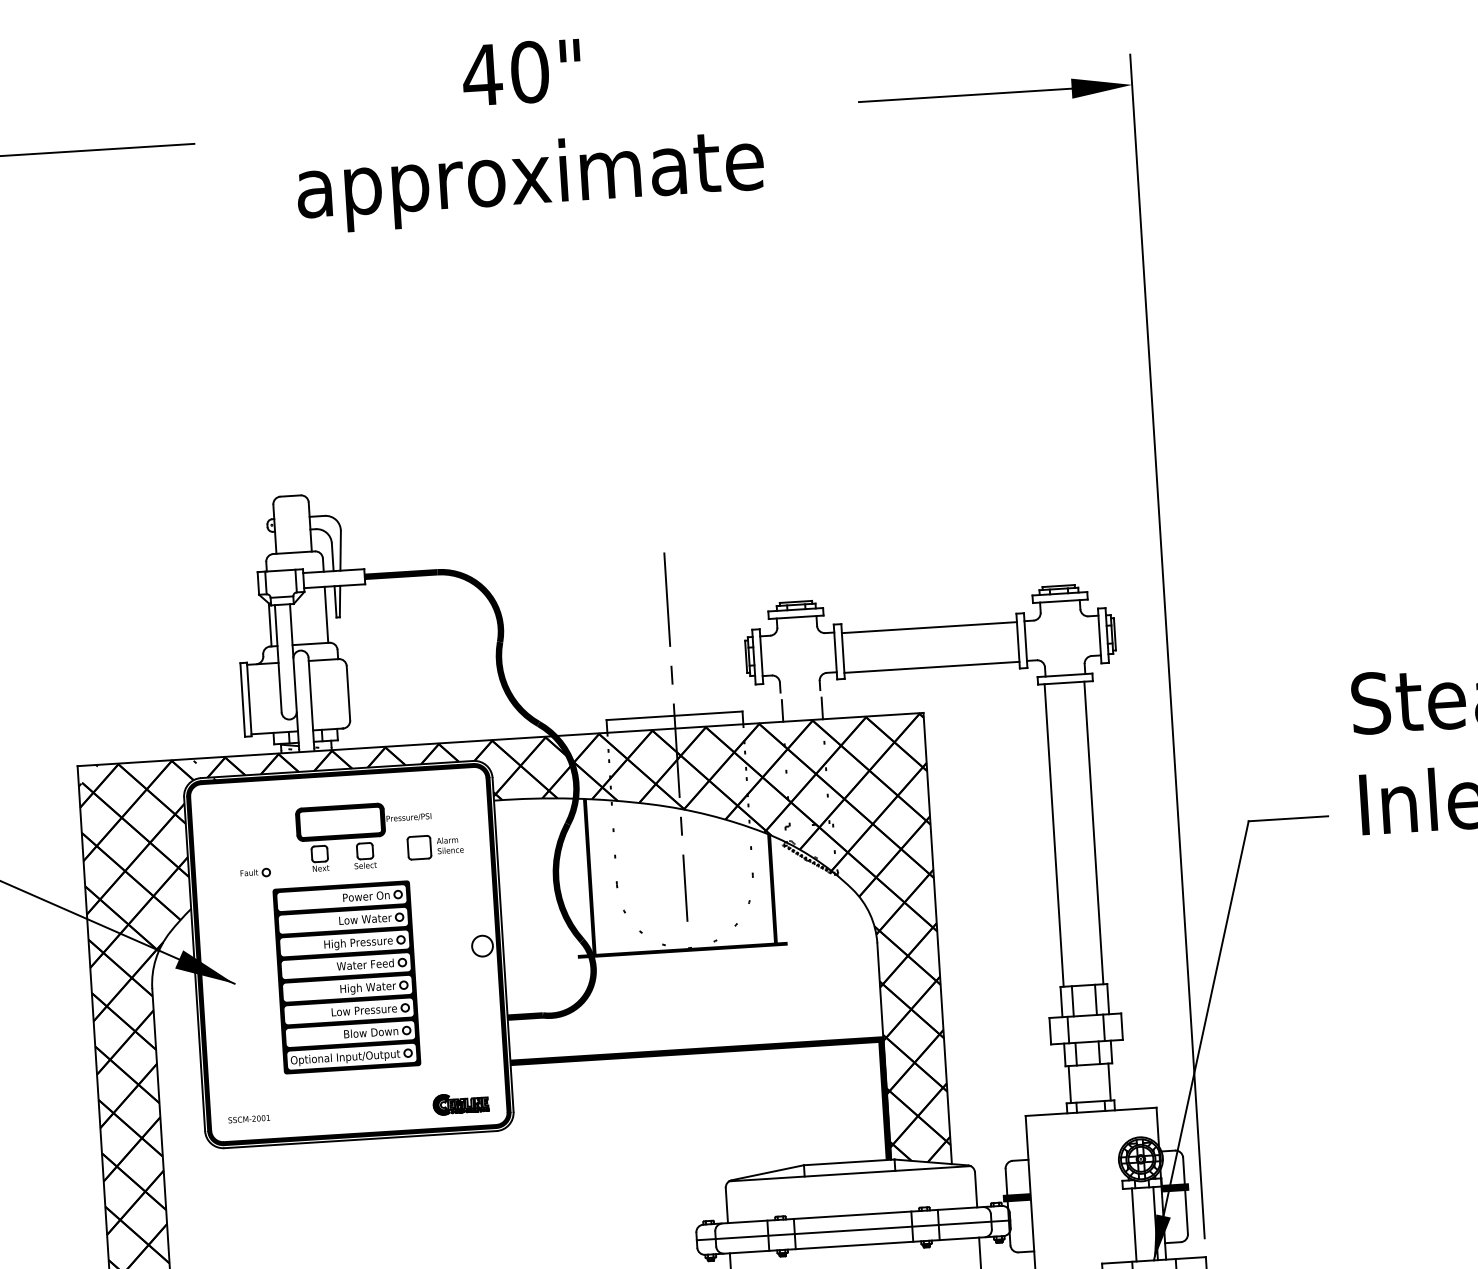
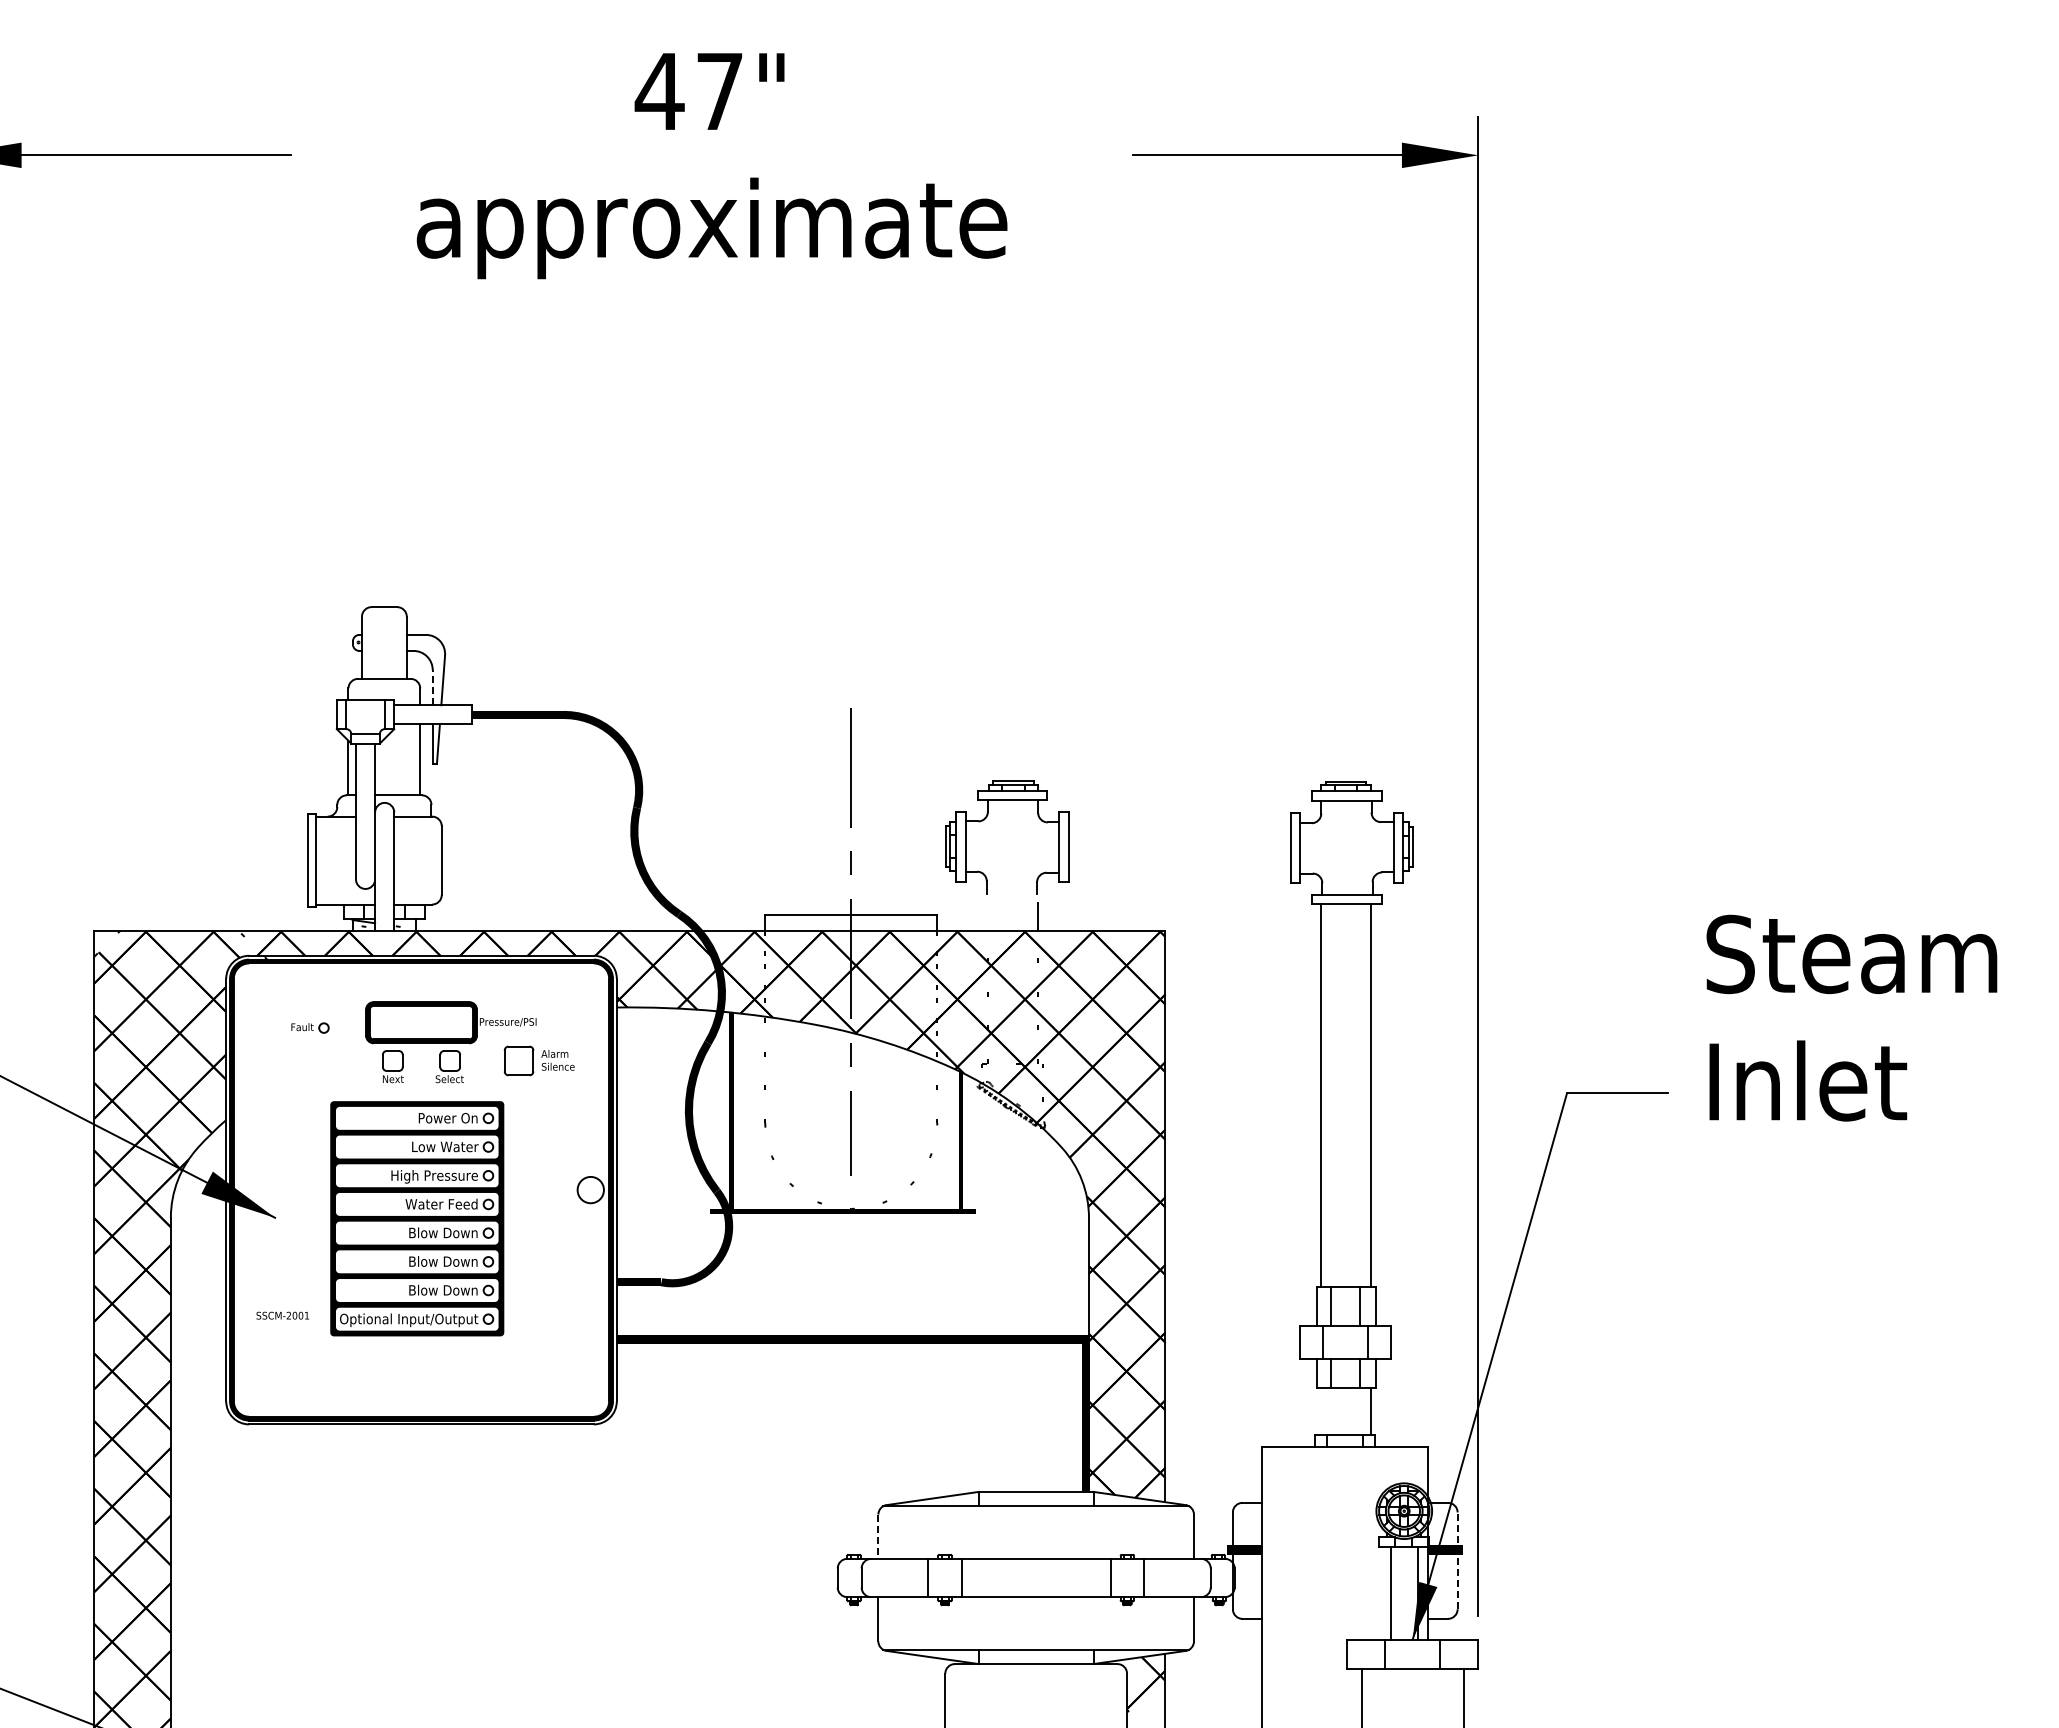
text: (529, 72) -> (719, 91), 40" -> 47"
line: (332, 557) -> (432, 687), solid -> dashed
line: (929, 627) -> (1179, 823), removed
line: (931, 667) -> (1179, 874), removed
line: (782, 710) -> (987, 916), removed
part: (255, 872) -> (310, 1027), moved
text: (368, 987) -> (443, 1233), High Water -> Blow Down
text: (364, 1010) -> (436, 1261), Low Pressure -> Blow Down
line: (1069, 1083) -> (1320, 1410), removed
part: (460, 1103) -> (550, 1386), removed
text: (248, 1118) -> (282, 1315), moved
line: (1185, 1195) -> (1457, 1560), solid -> dashed
line: (727, 1206) -> (878, 1537), solid -> dashed
line: (852, 1230) -> (1035, 1577), removed

